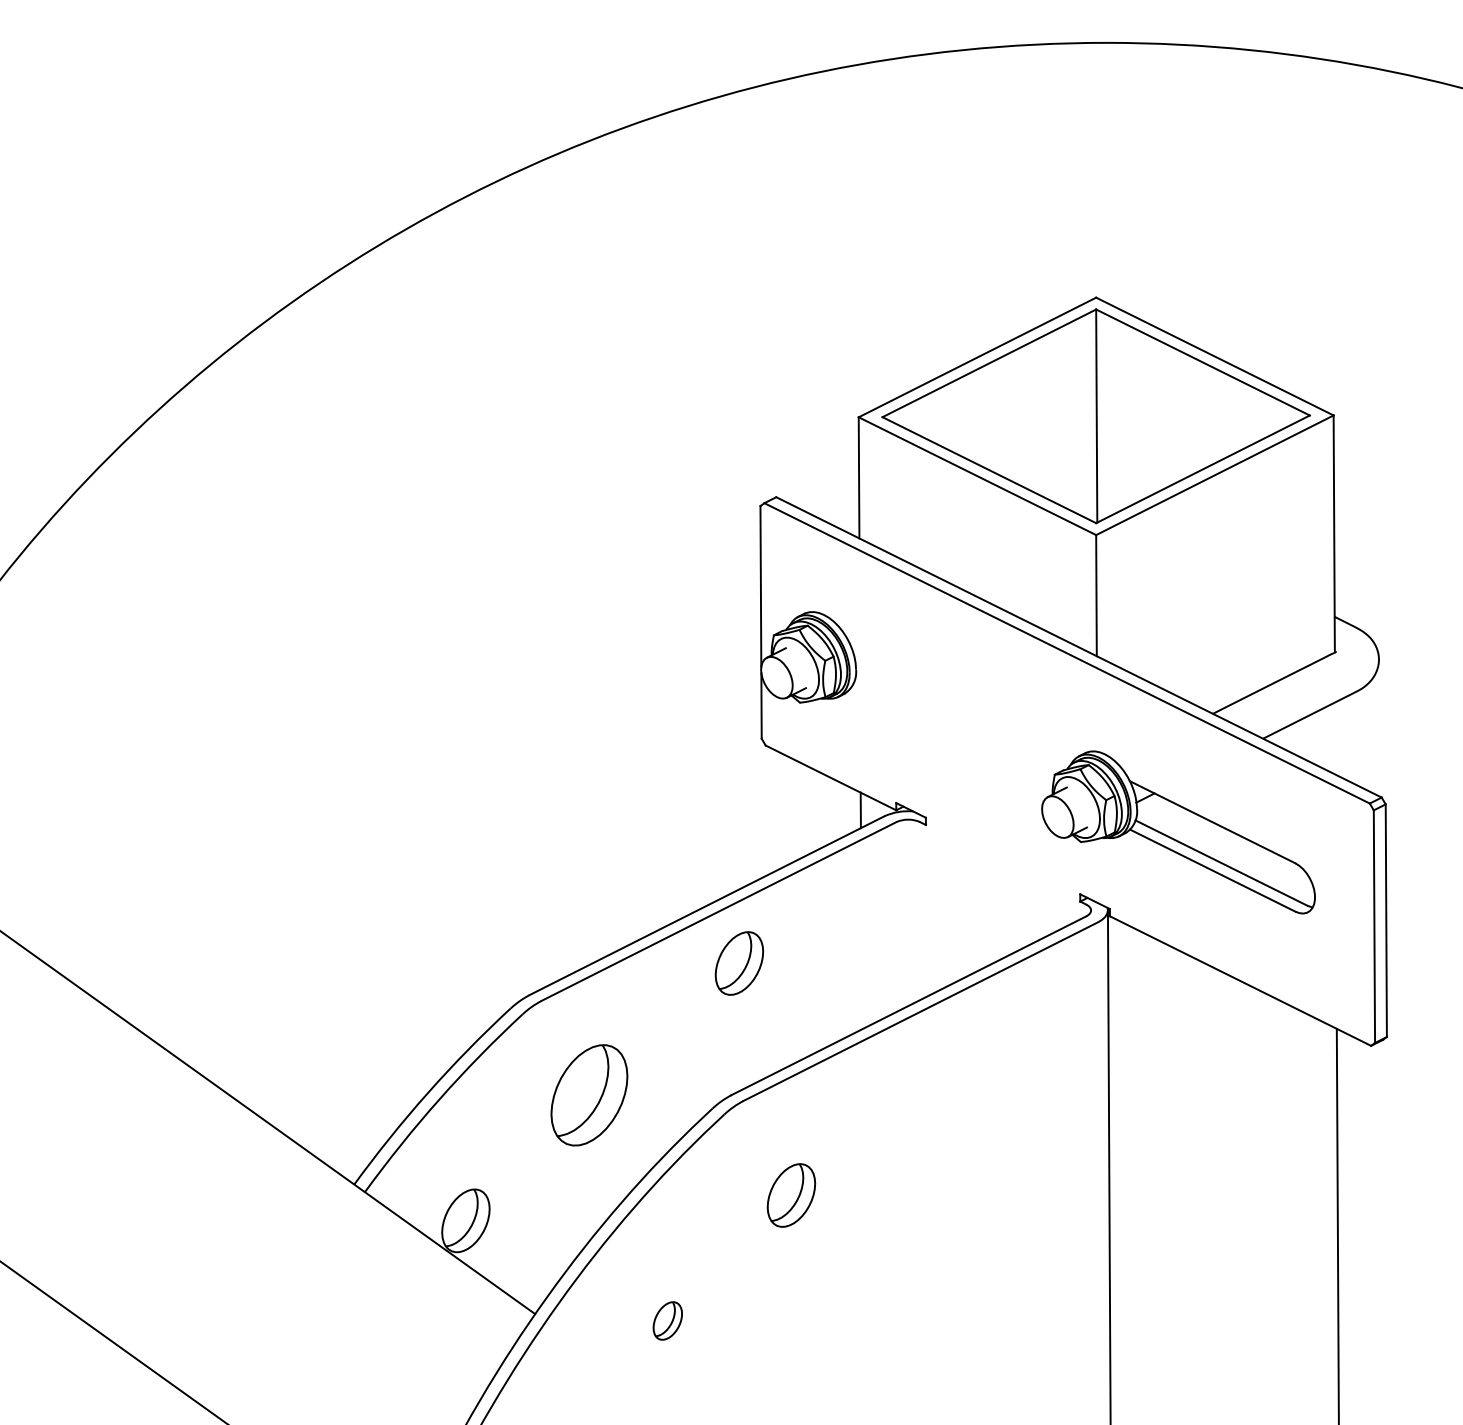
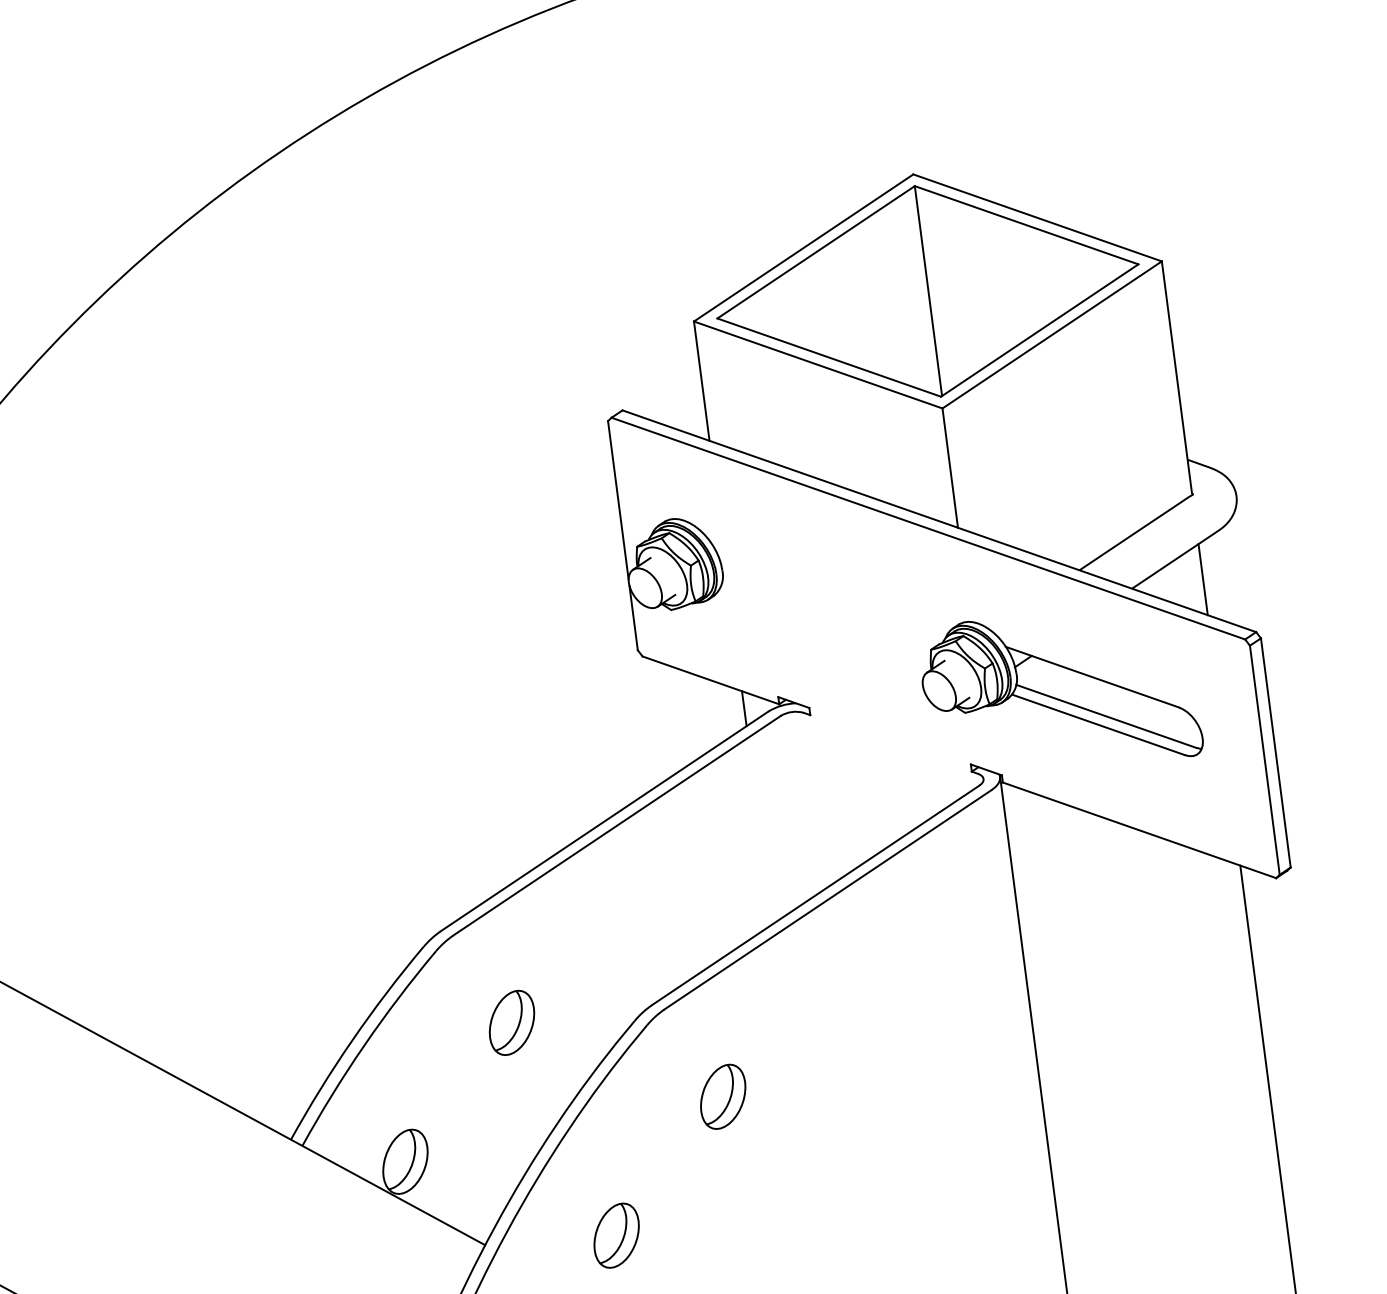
line: (1335, 738) -> (1203, 579), added
part: (739, 963) -> (643, 874), removed
part: (589, 1095) -> (511, 1023), size x0.62
part: (667, 1320) -> (616, 1235), size x1.67

